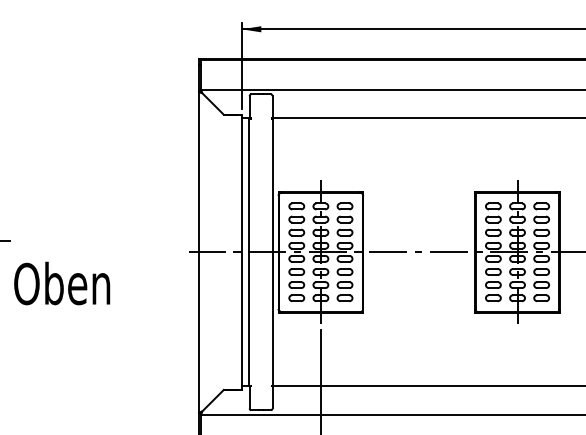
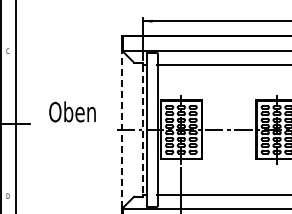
line: (197, 251) -> (121, 129), solid -> dashed
line: (240, 253) -> (142, 130), solid -> dashed
text: (62, 282) -> (72, 111), moved

